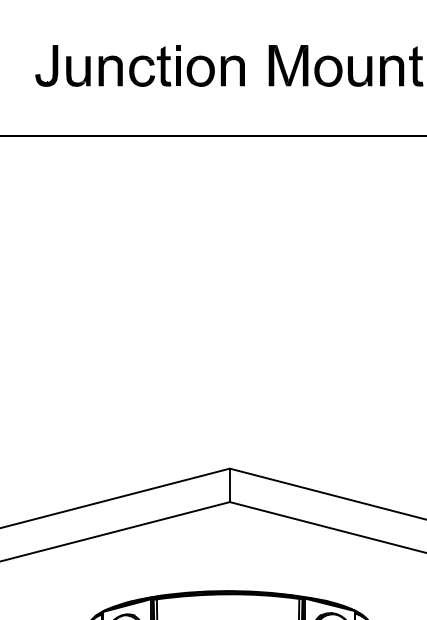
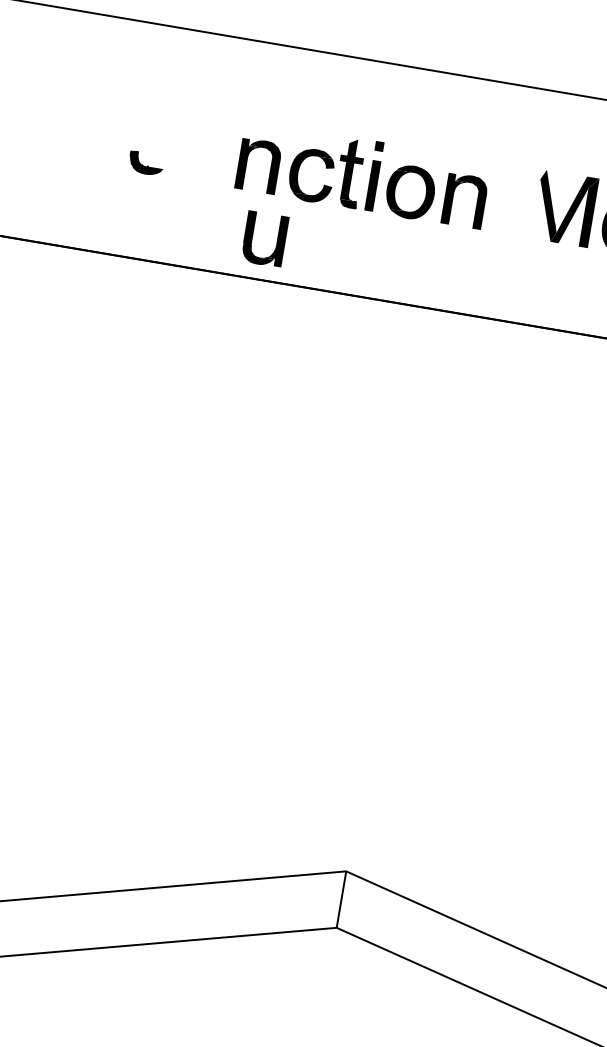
fill: (52, 63) -> (162, 136), removed
fill: (272, 65) -> (533, 203), removed
part: (71, 71) -> (253, 237), moved

